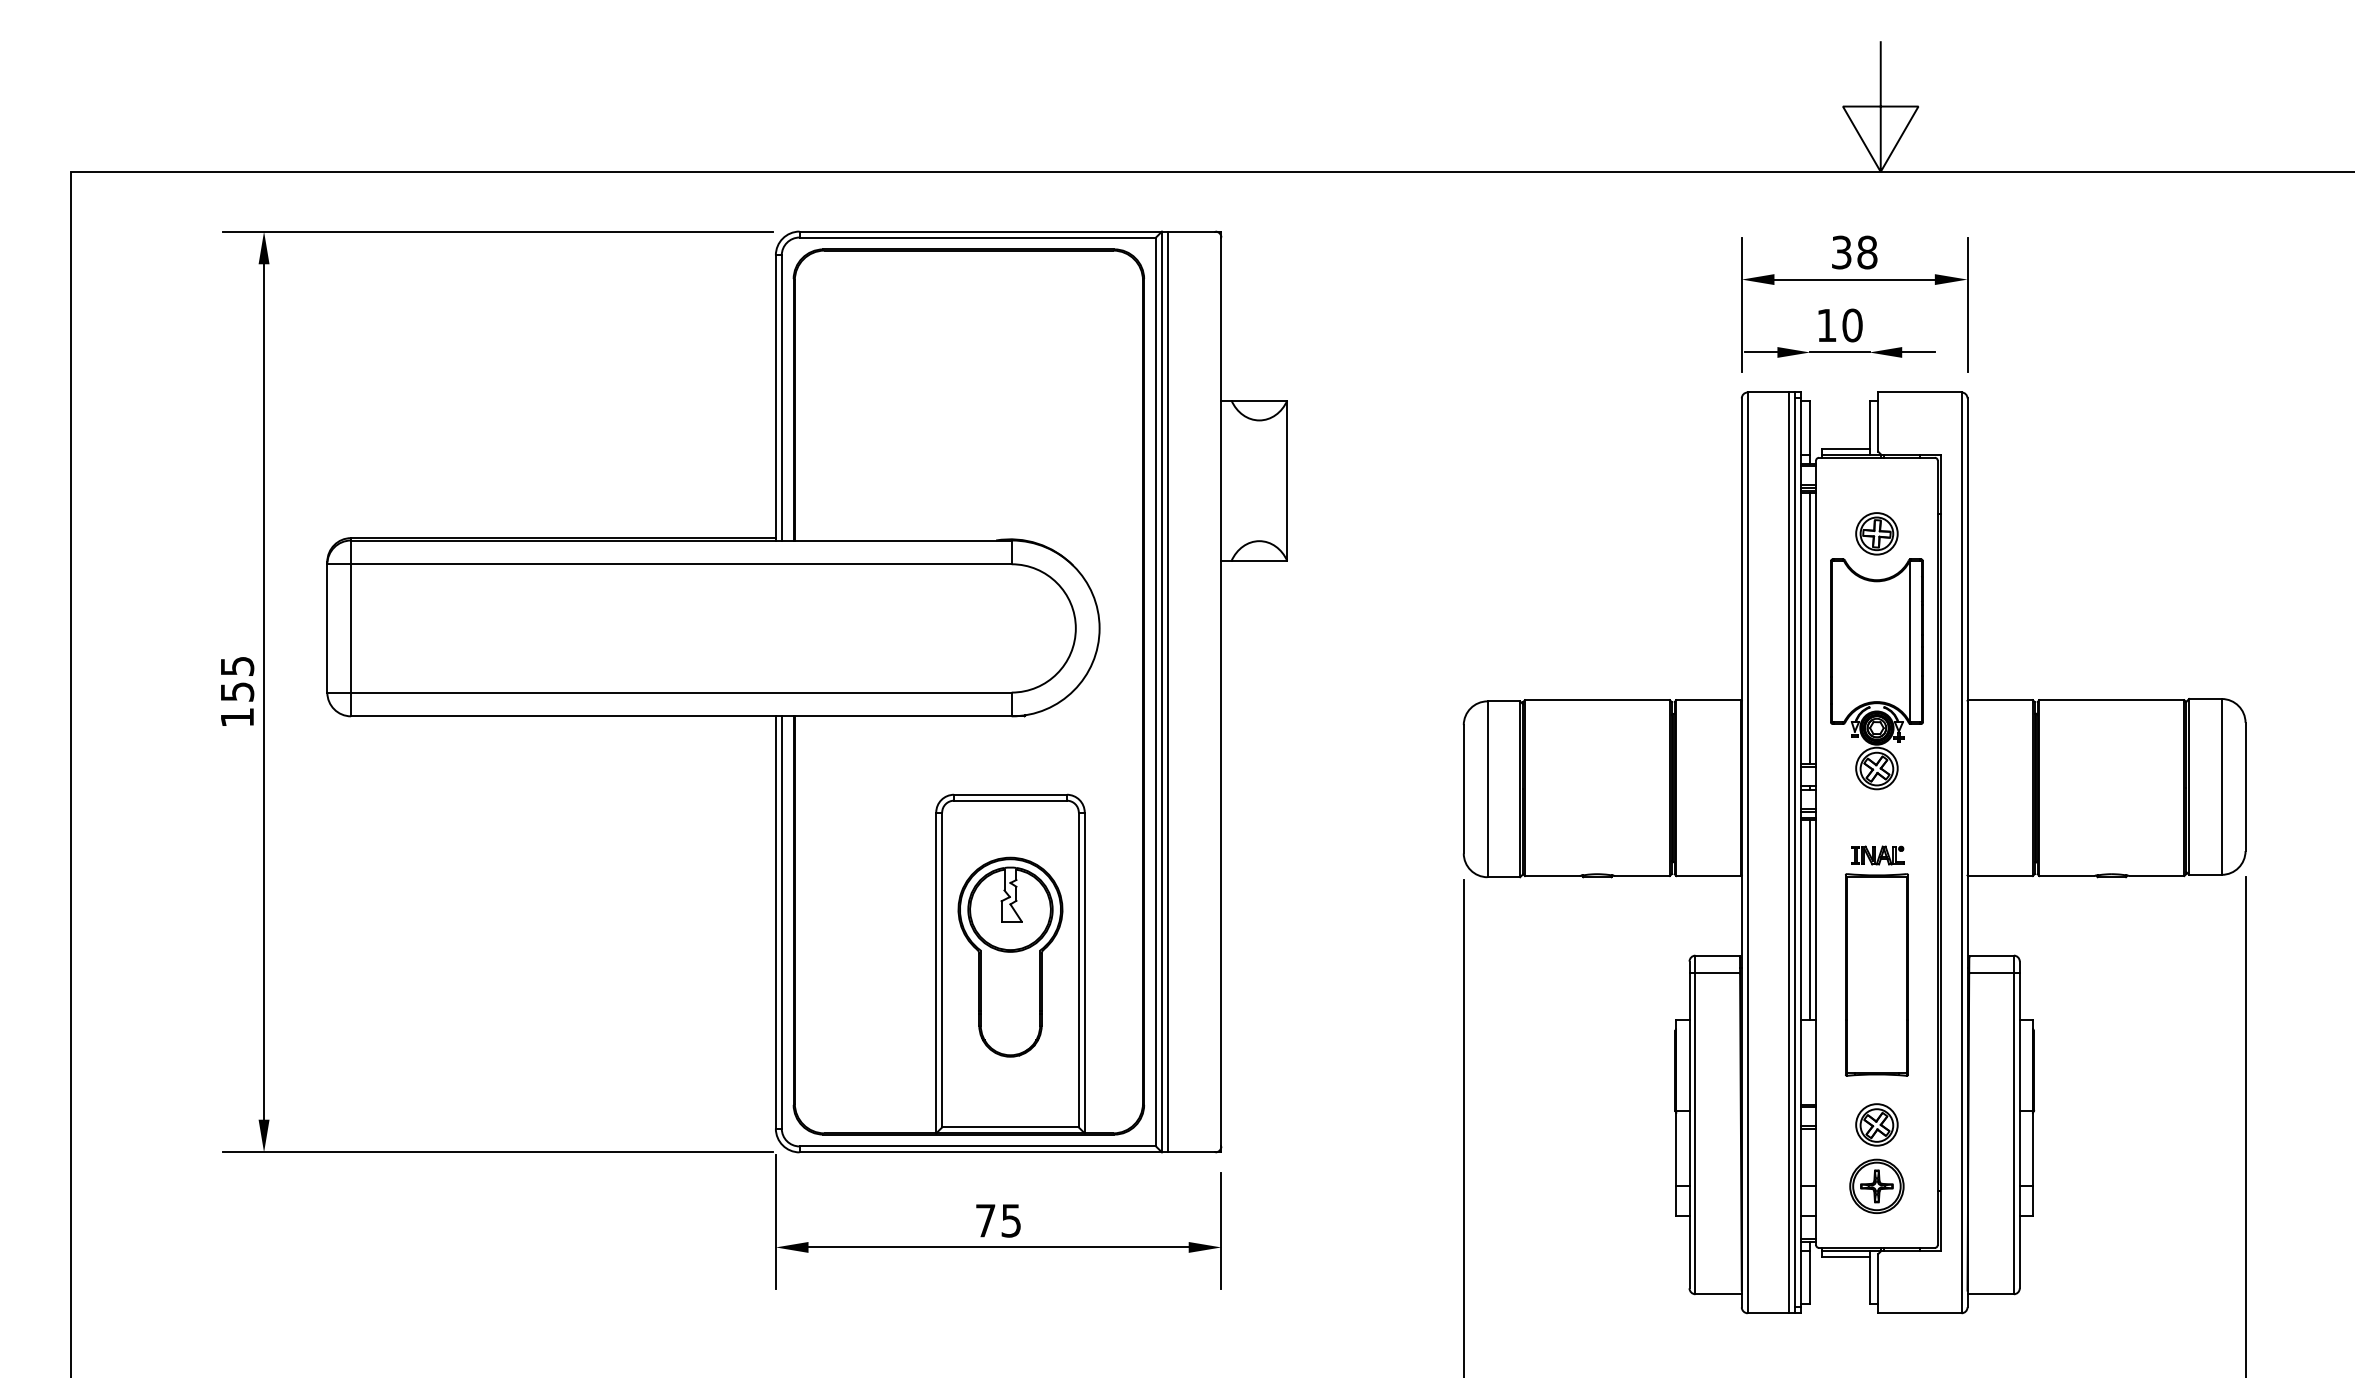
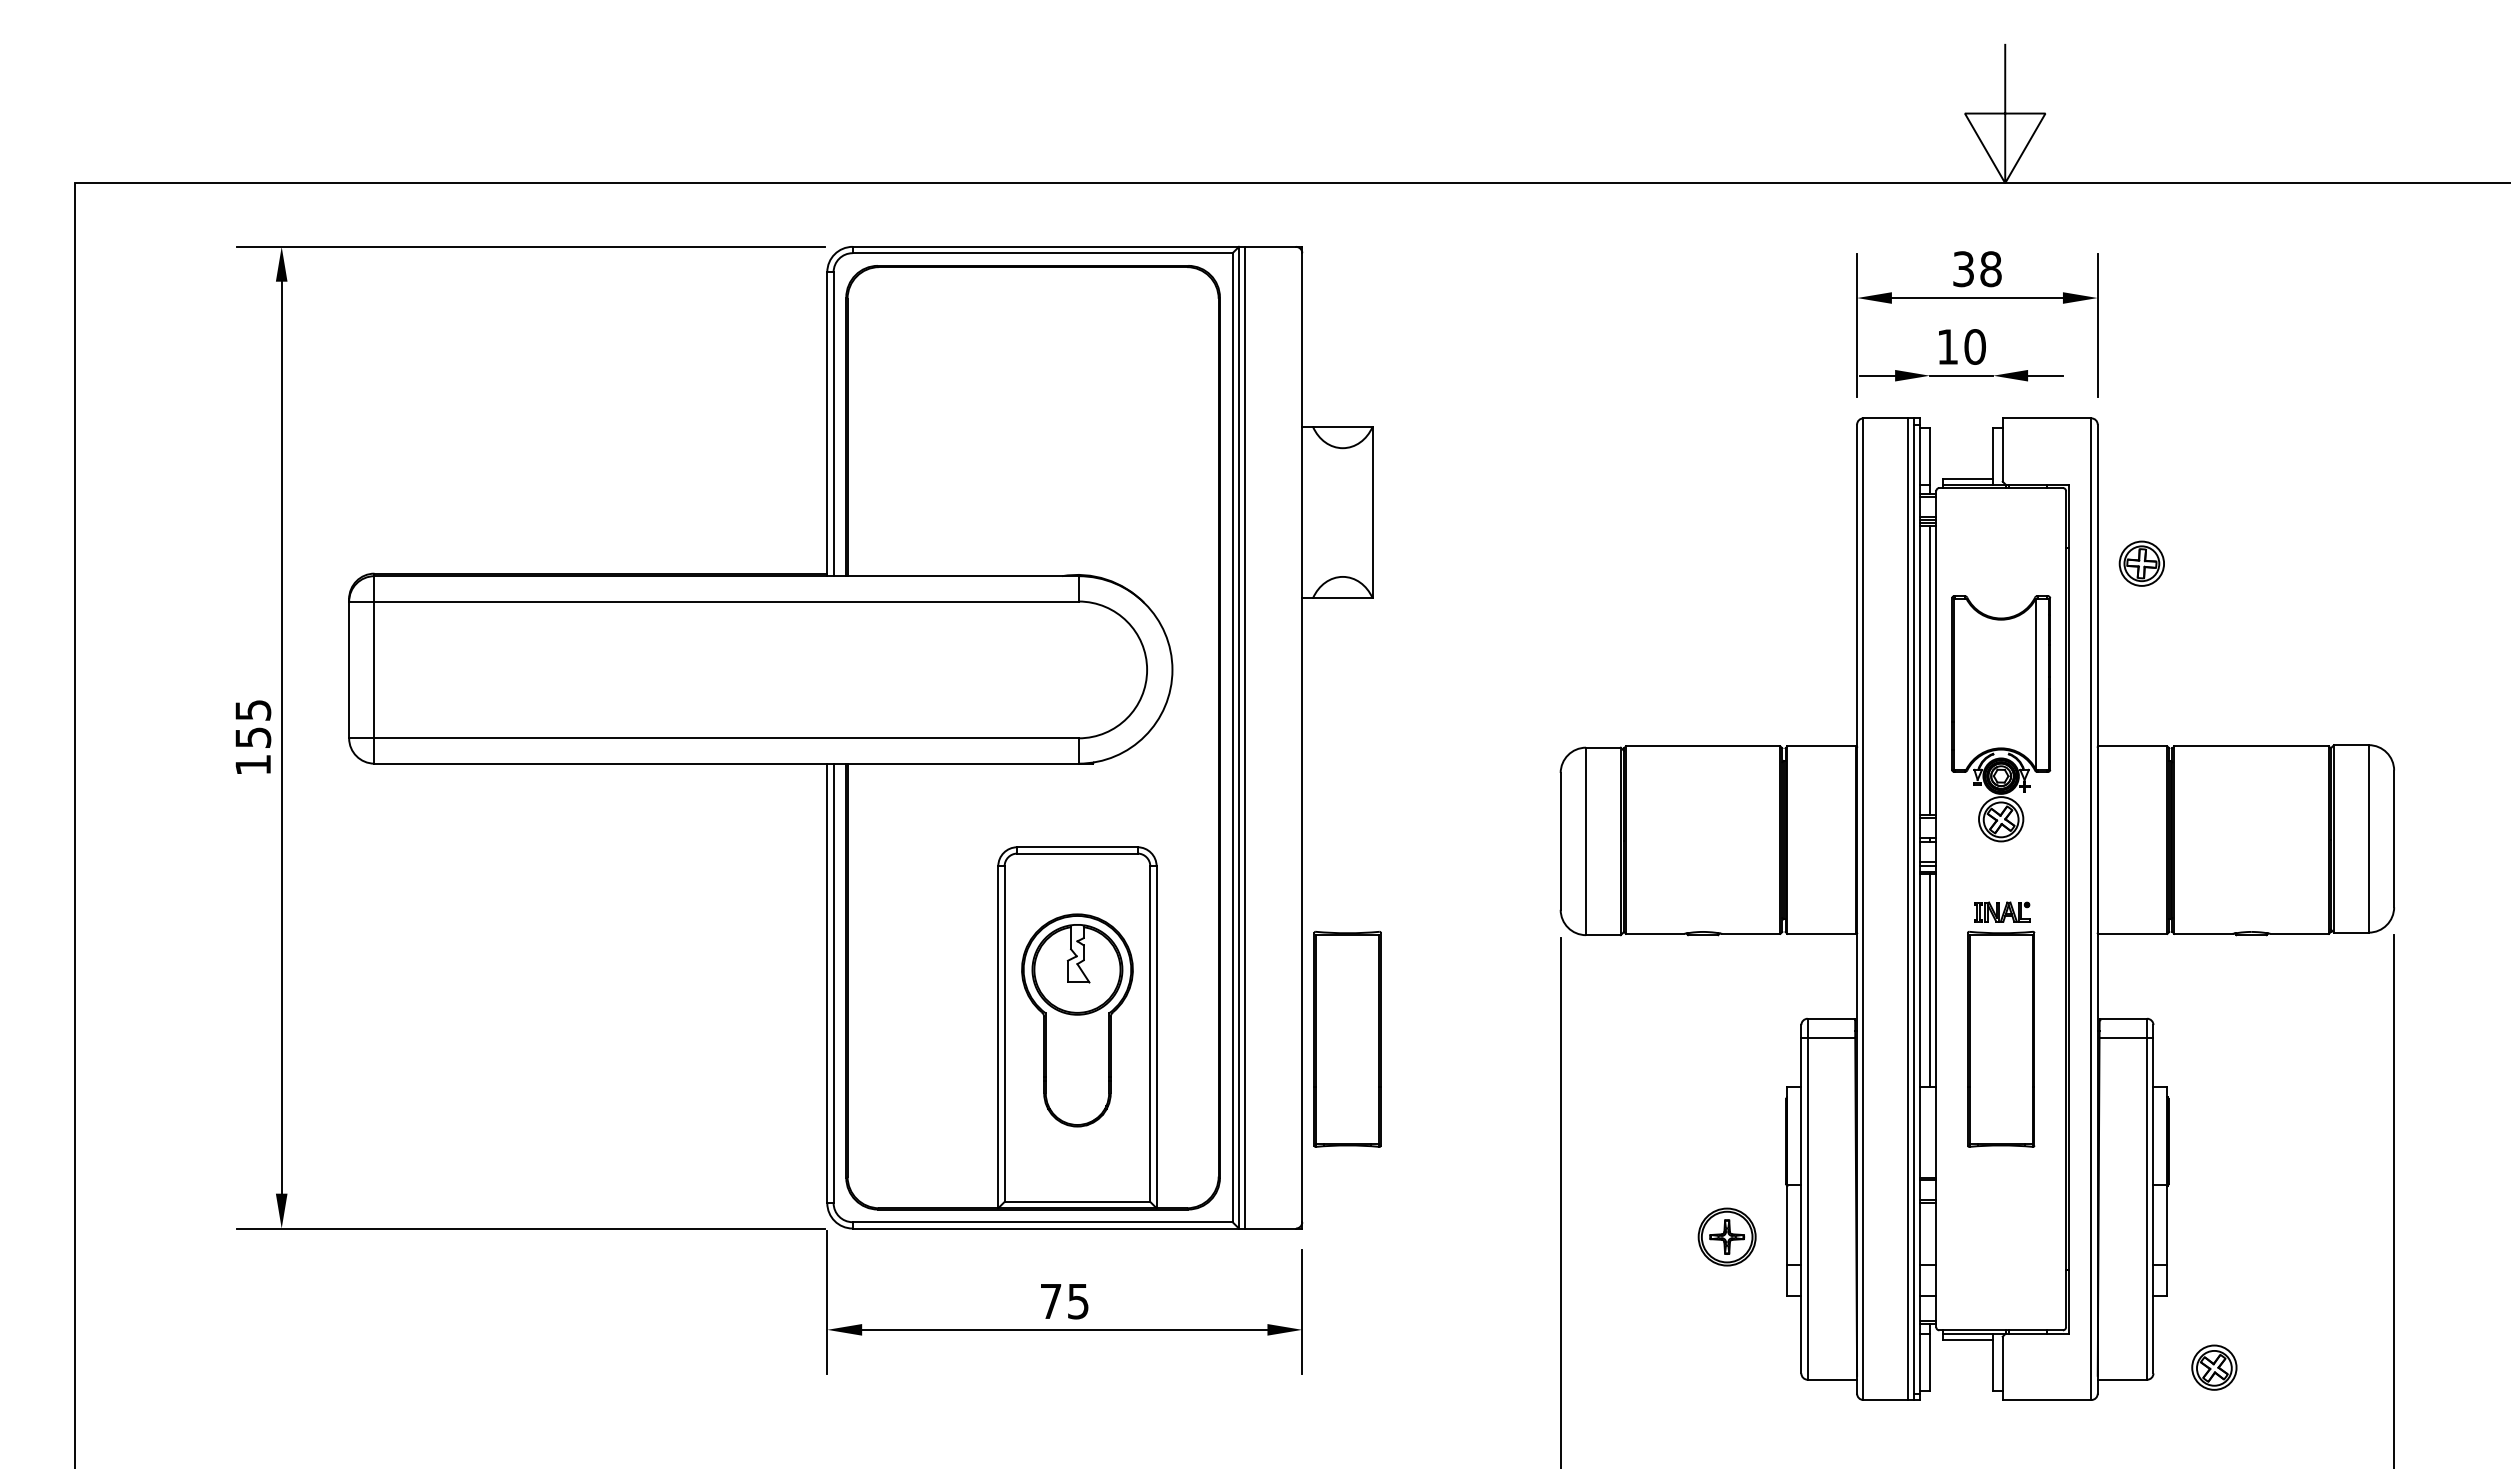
part: (1876, 533) -> (2141, 563), moved
part: (1263, 974) -> (1347, 1038), added
part: (1876, 1124) -> (2213, 1367), moved
part: (1876, 1185) -> (1726, 1236), moved

